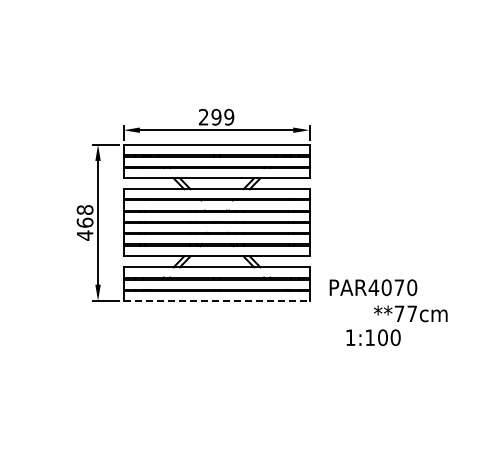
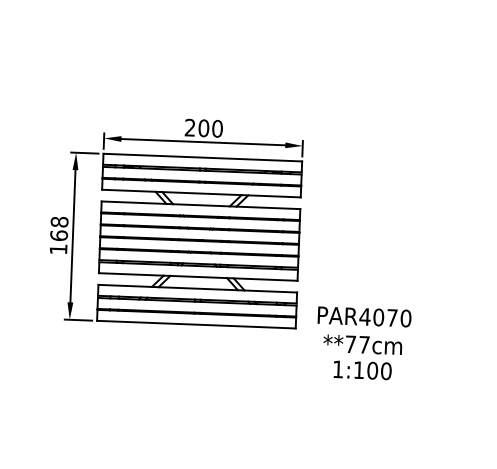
text: (222, 117) -> (210, 128), 299 -> 200
text: (85, 235) -> (59, 249), 468 -> 168
line: (216, 300) -> (196, 324), dashed -> solid
text: (410, 313) -> (362, 344), moved

